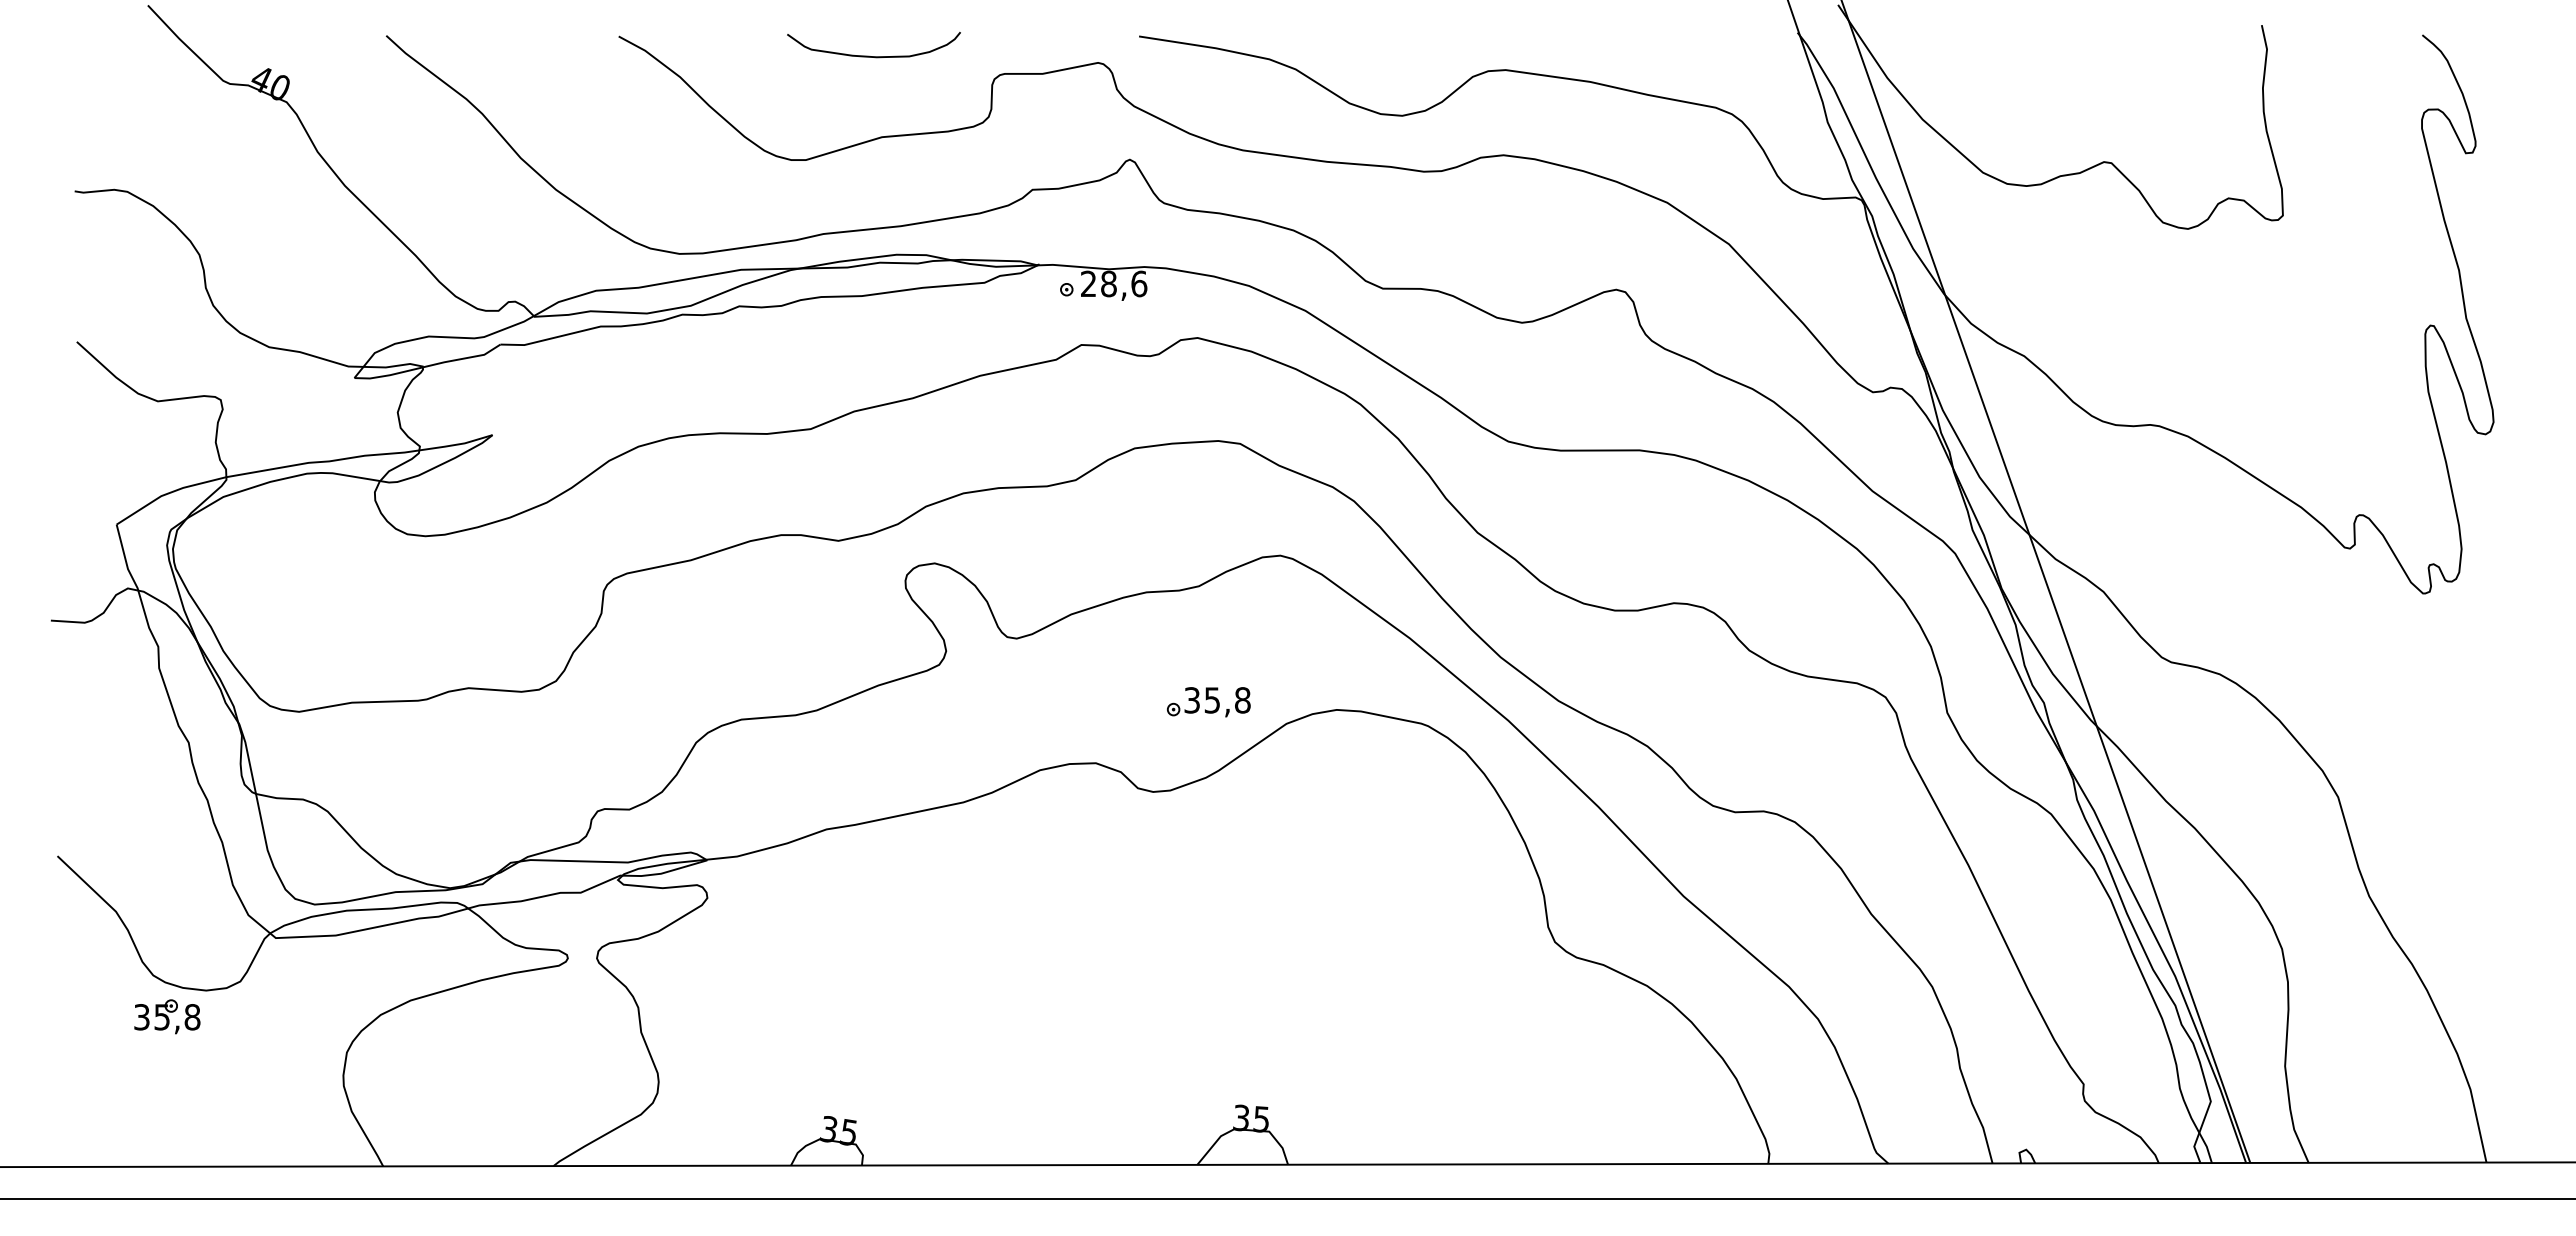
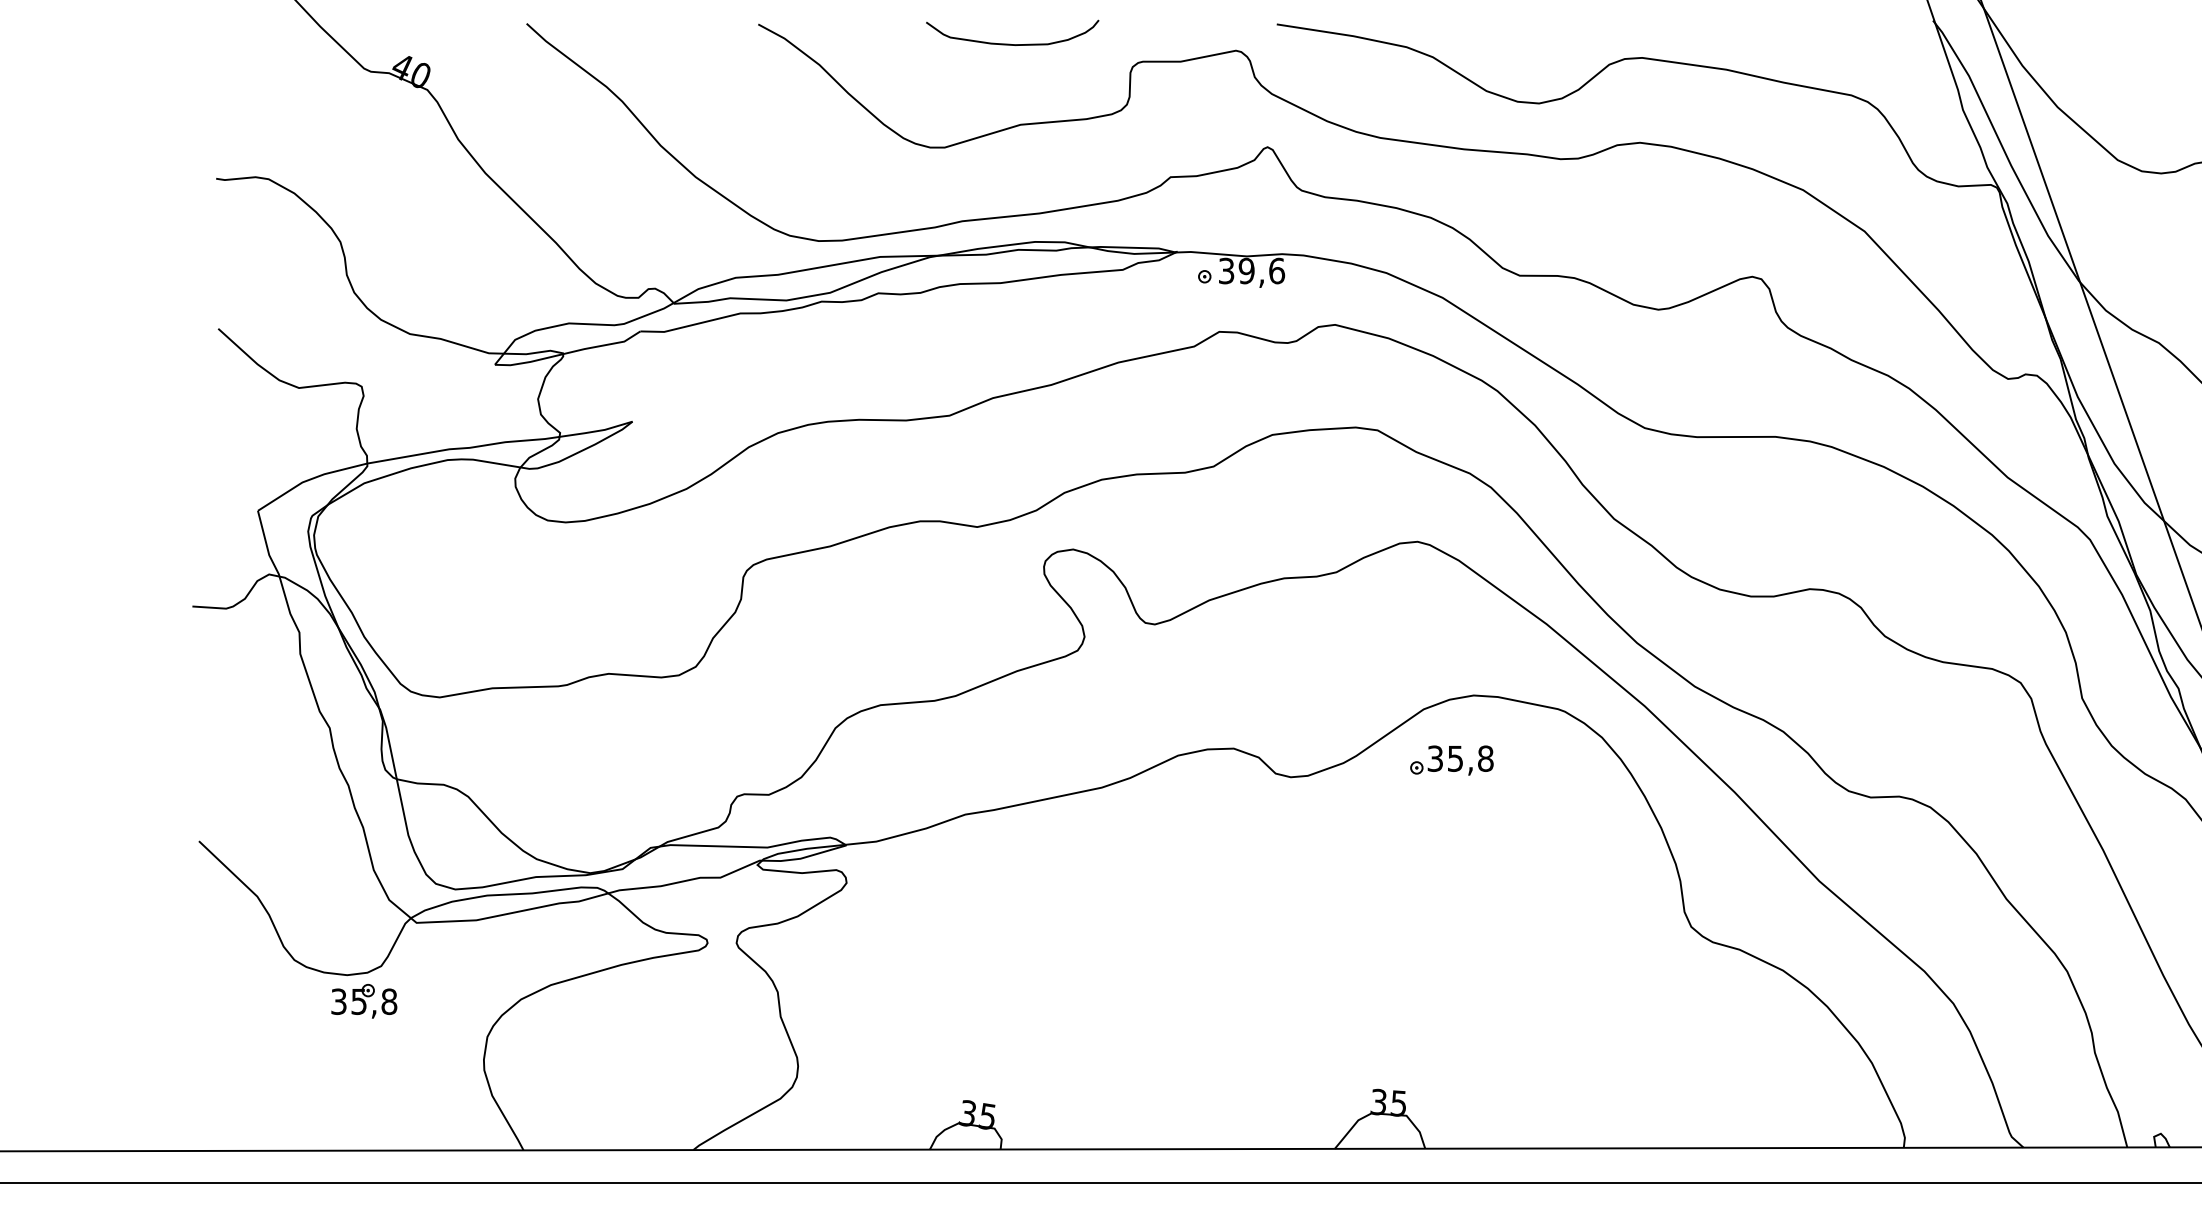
text: (1098, 283) -> (1236, 270), 28,6 -> 39,6
part: (1208, 702) -> (1451, 760), moved
part: (167, 1016) -> (364, 1001), moved

